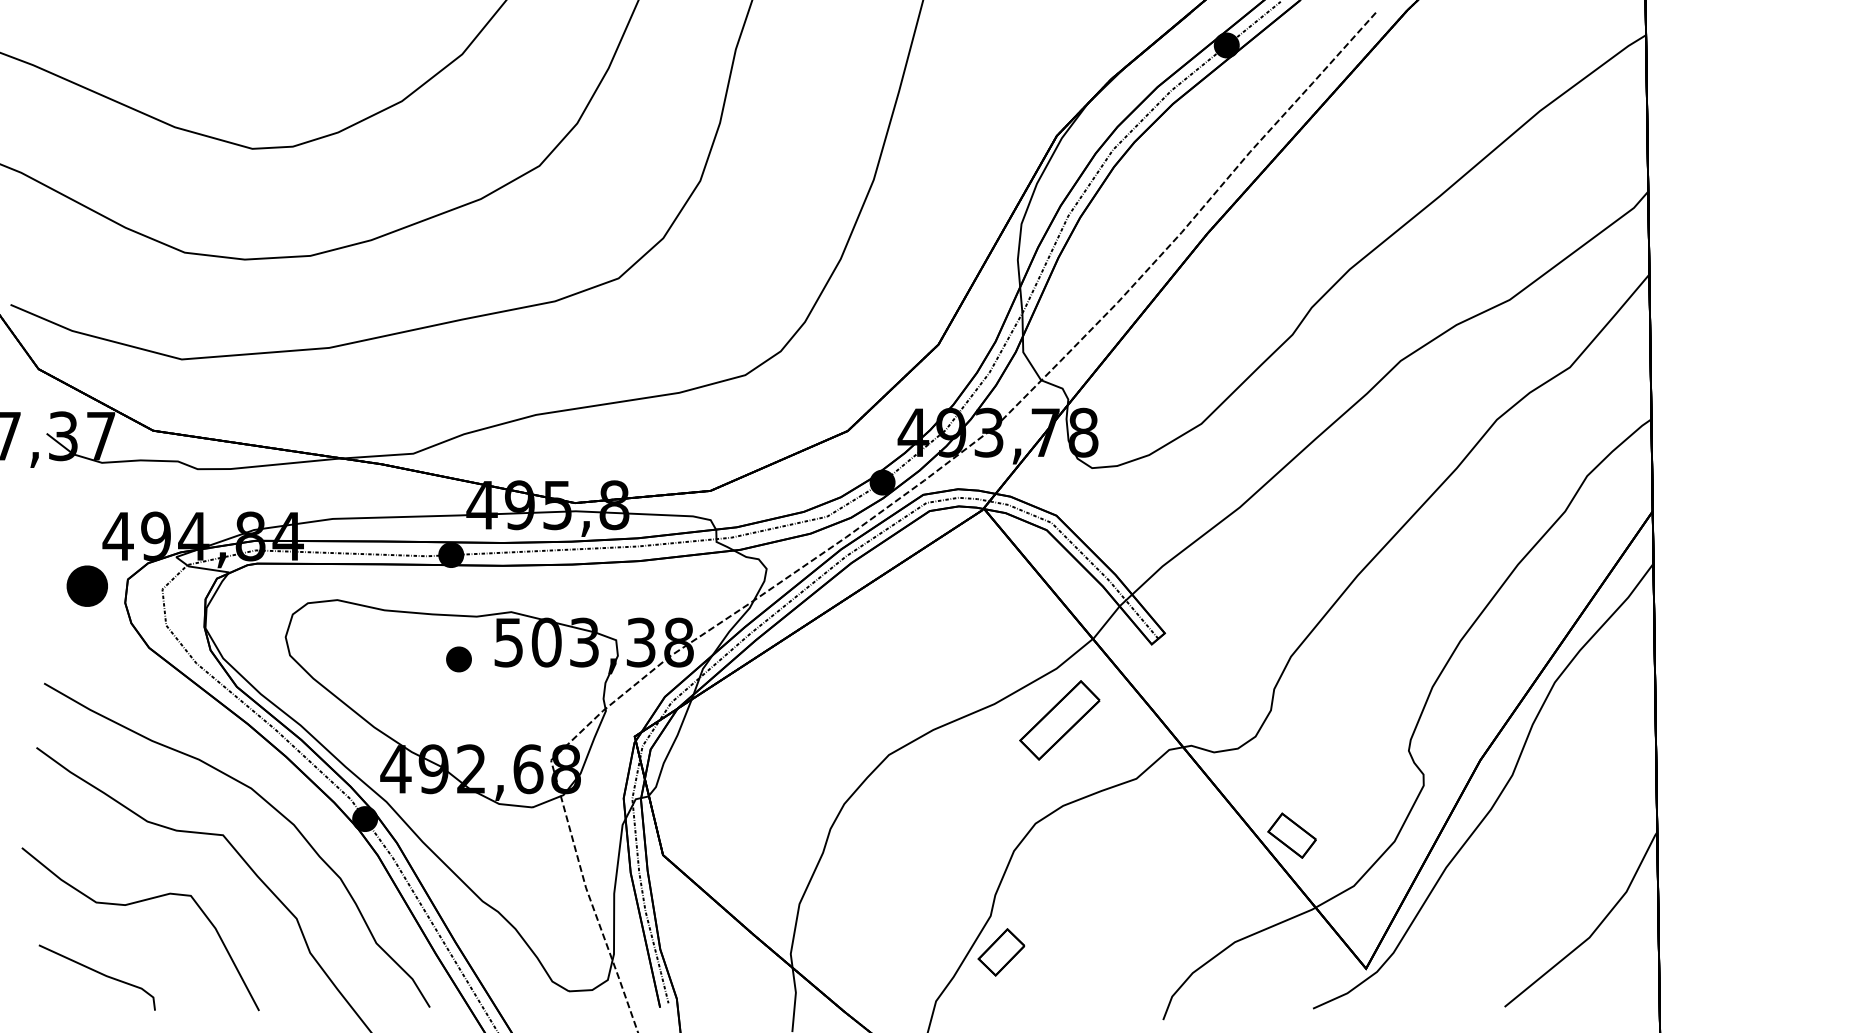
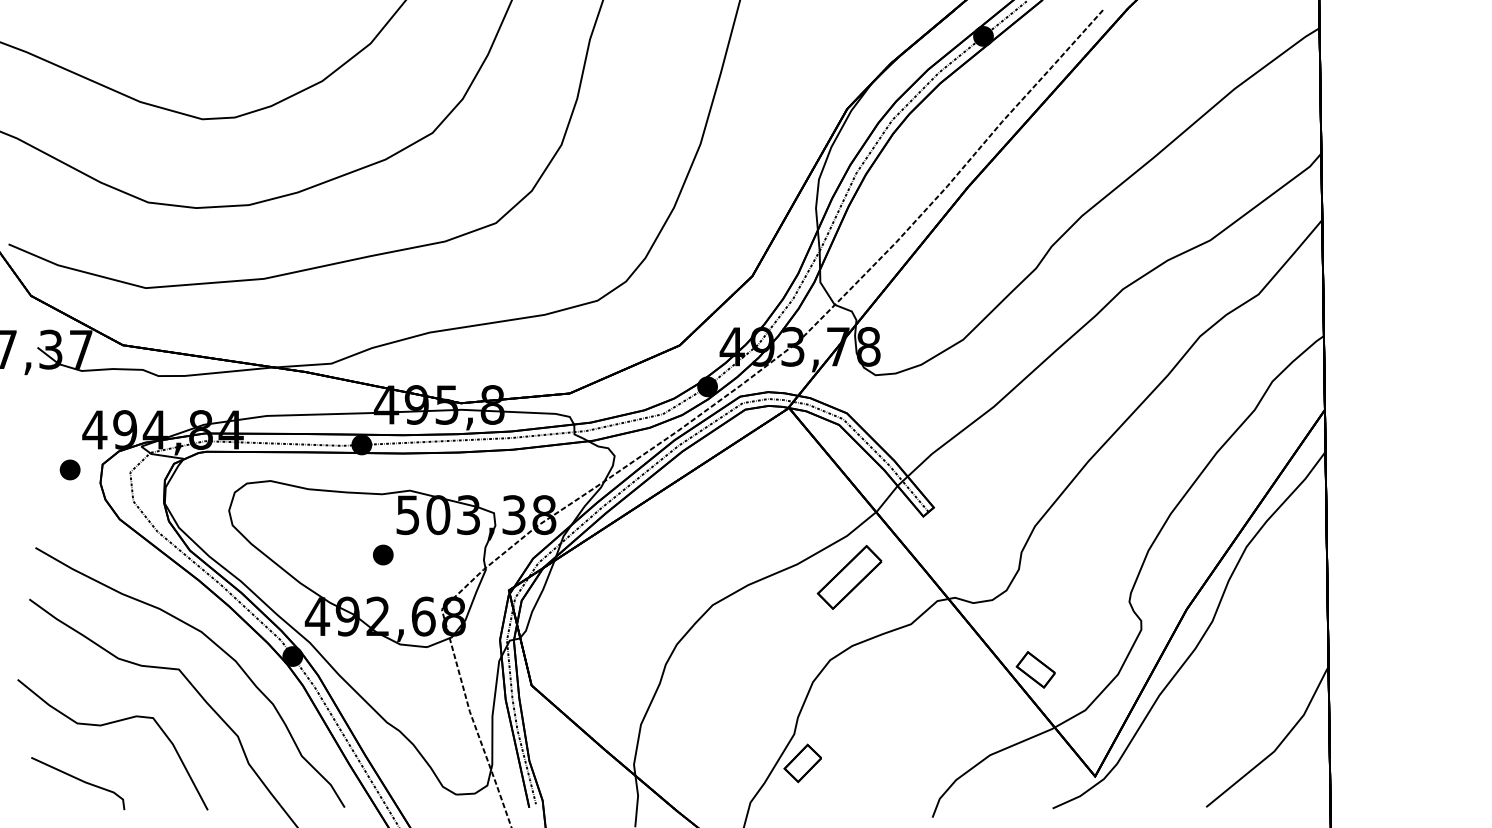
part: (87, 586) -> (70, 470), size x0.62
part: (458, 659) -> (382, 555), moved

